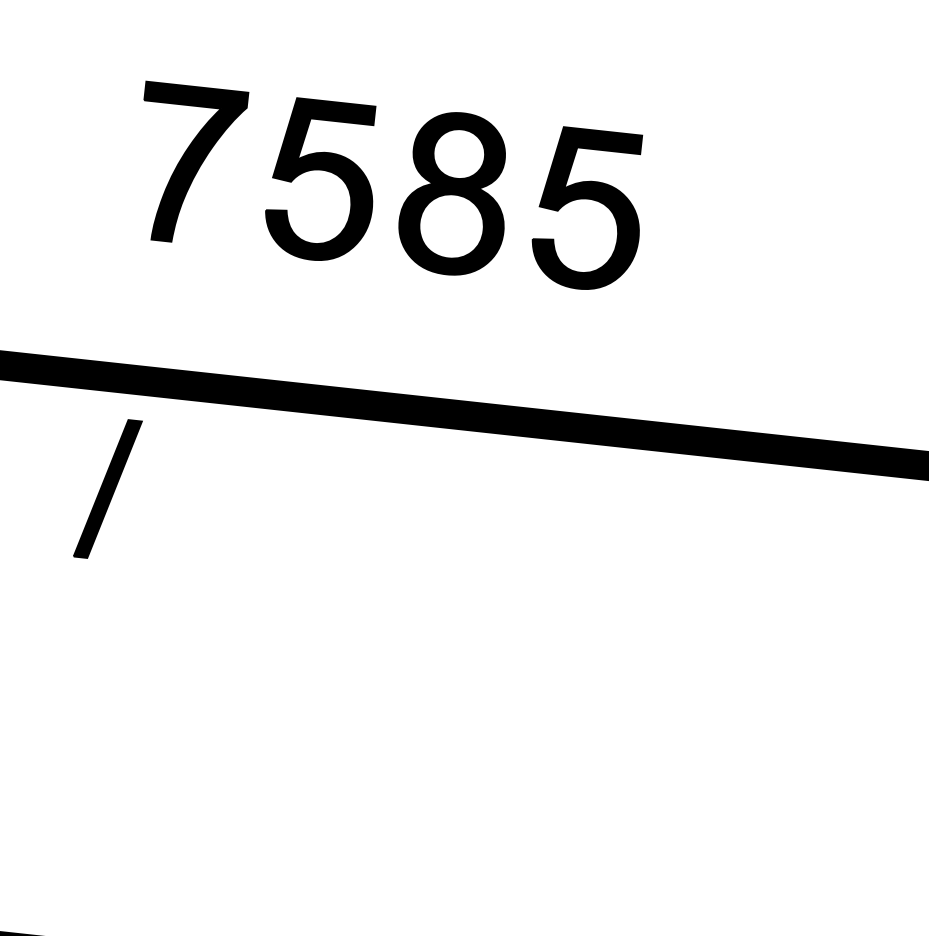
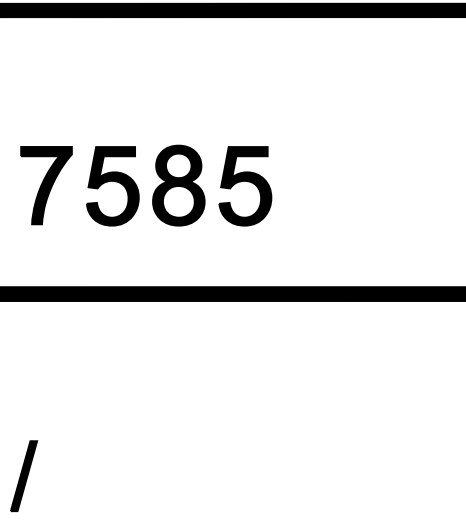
part: (108, 489) -> (24, 476), moved

